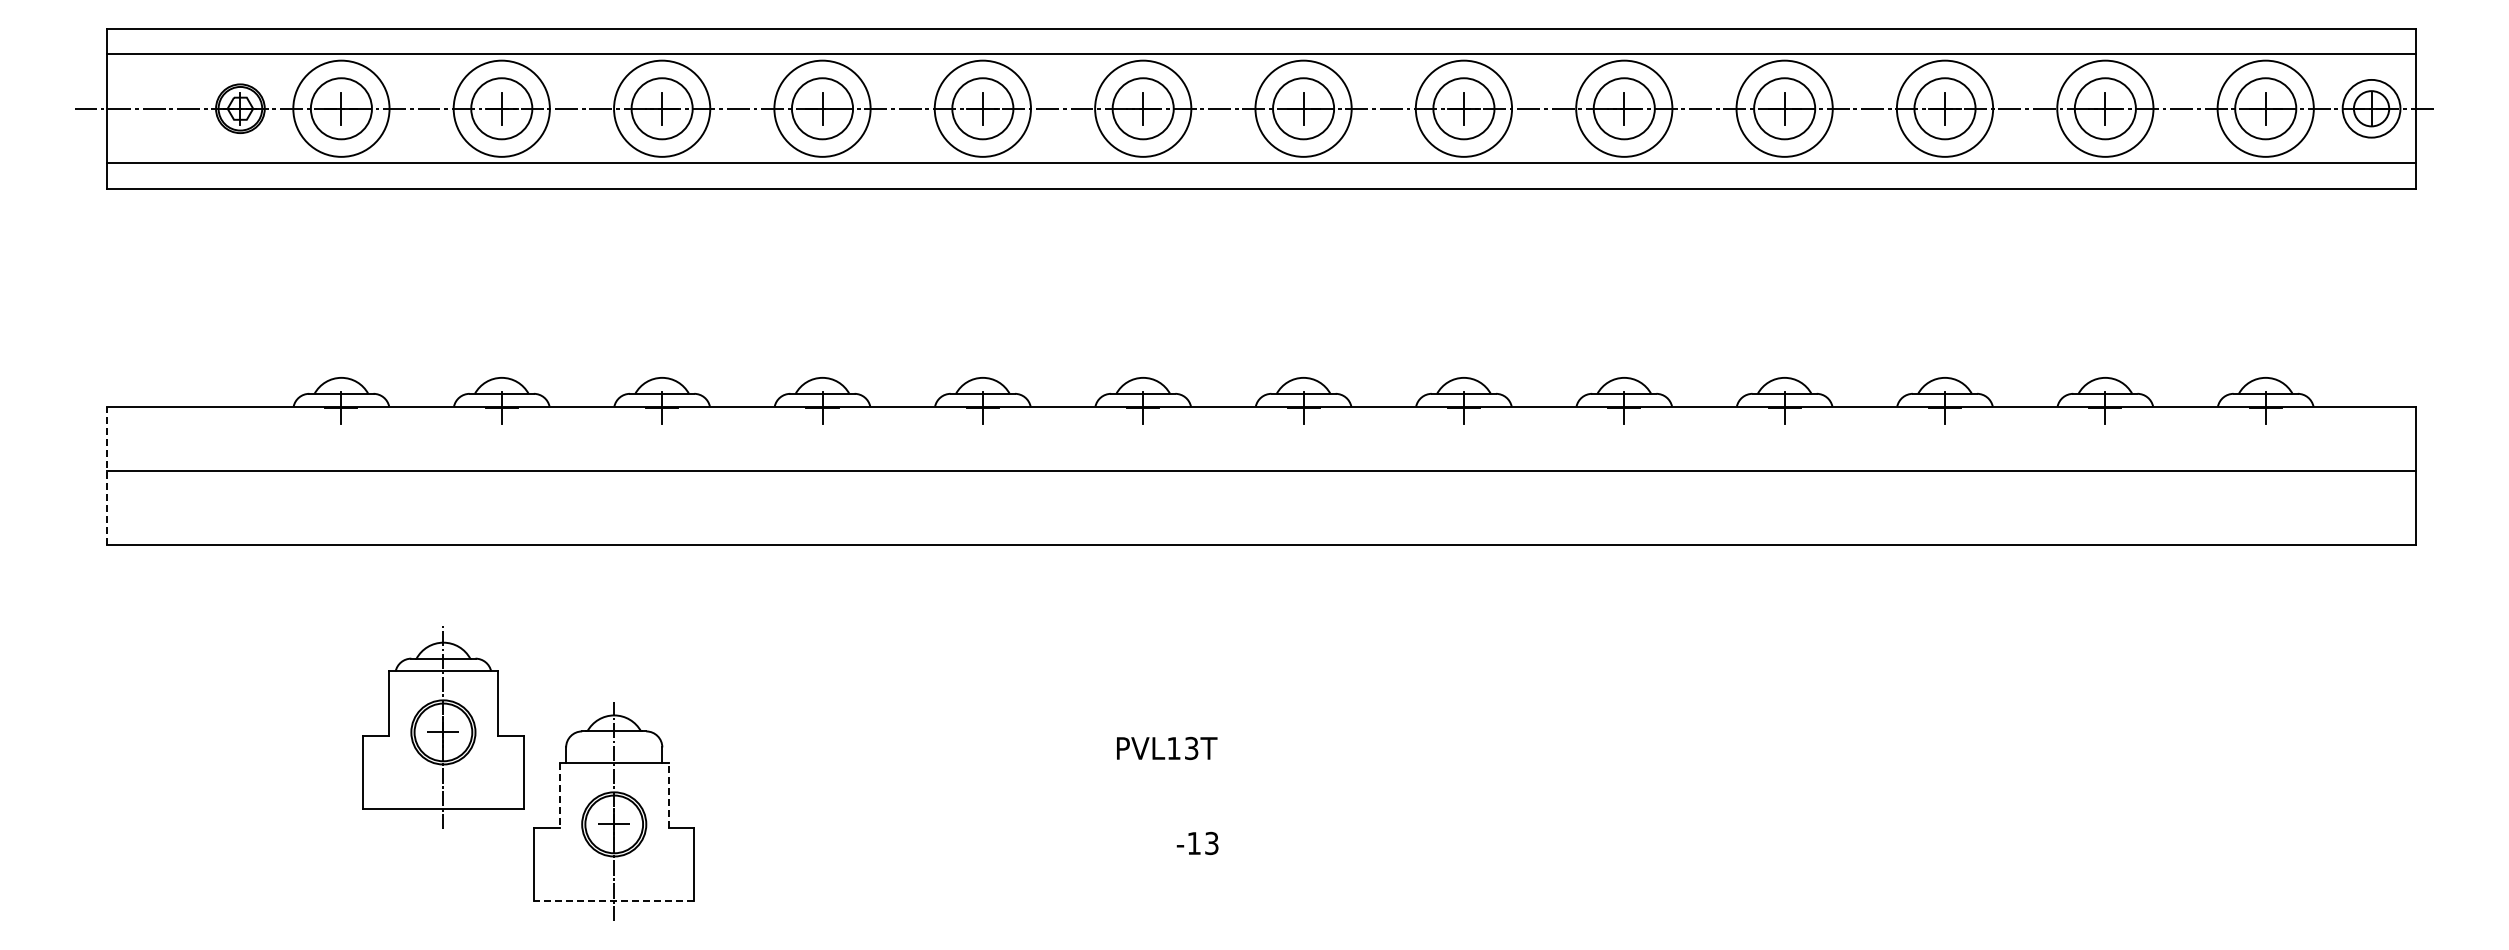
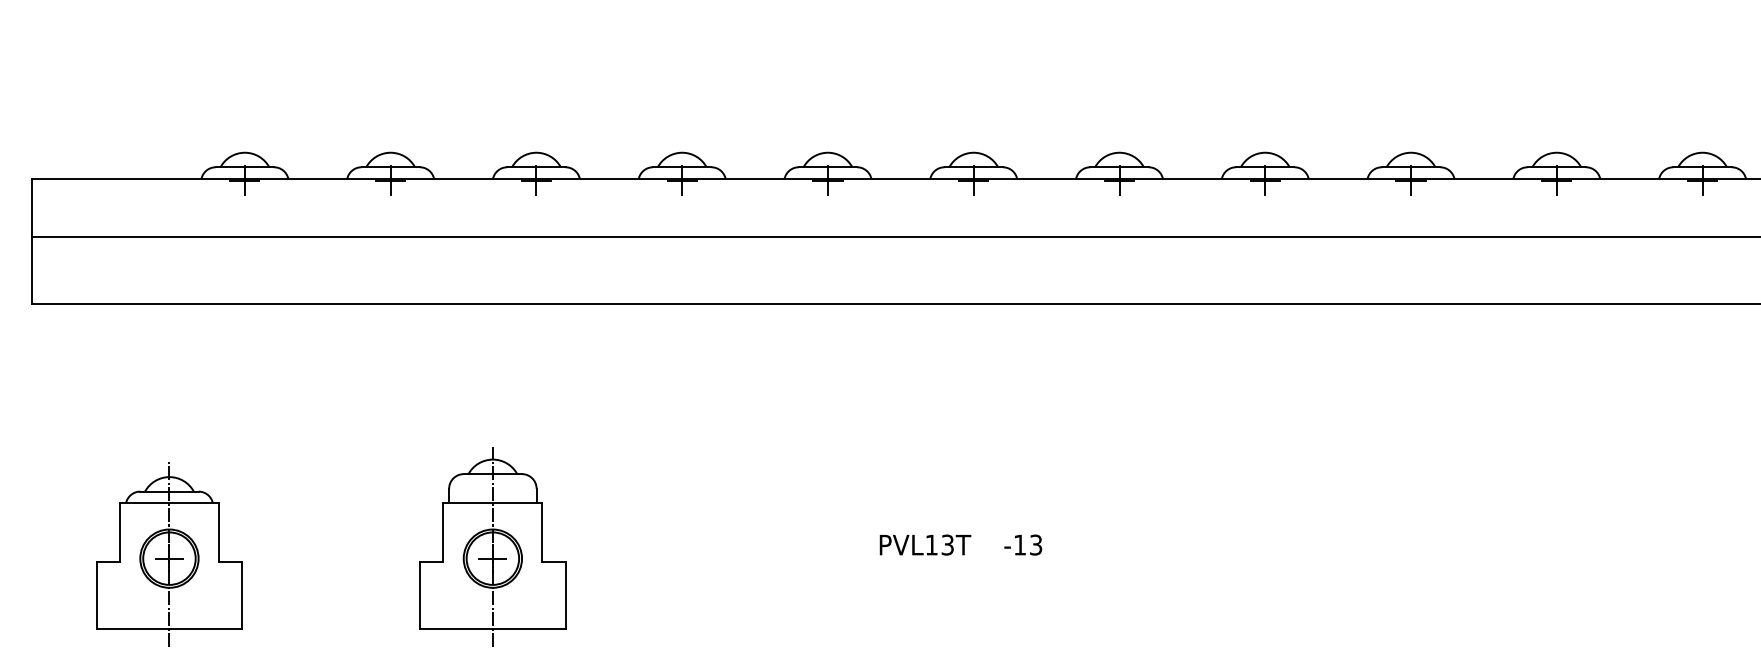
line: (107, 475) -> (32, 241), dashed -> solid
part: (443, 727) -> (169, 554), moved
text: (1167, 748) -> (925, 545), moved
line: (668, 795) -> (542, 532), dashed -> solid
line: (559, 796) -> (443, 533), dashed -> solid
text: (1197, 843) -> (1023, 545), moved
line: (613, 901) -> (492, 628), dashed -> solid

